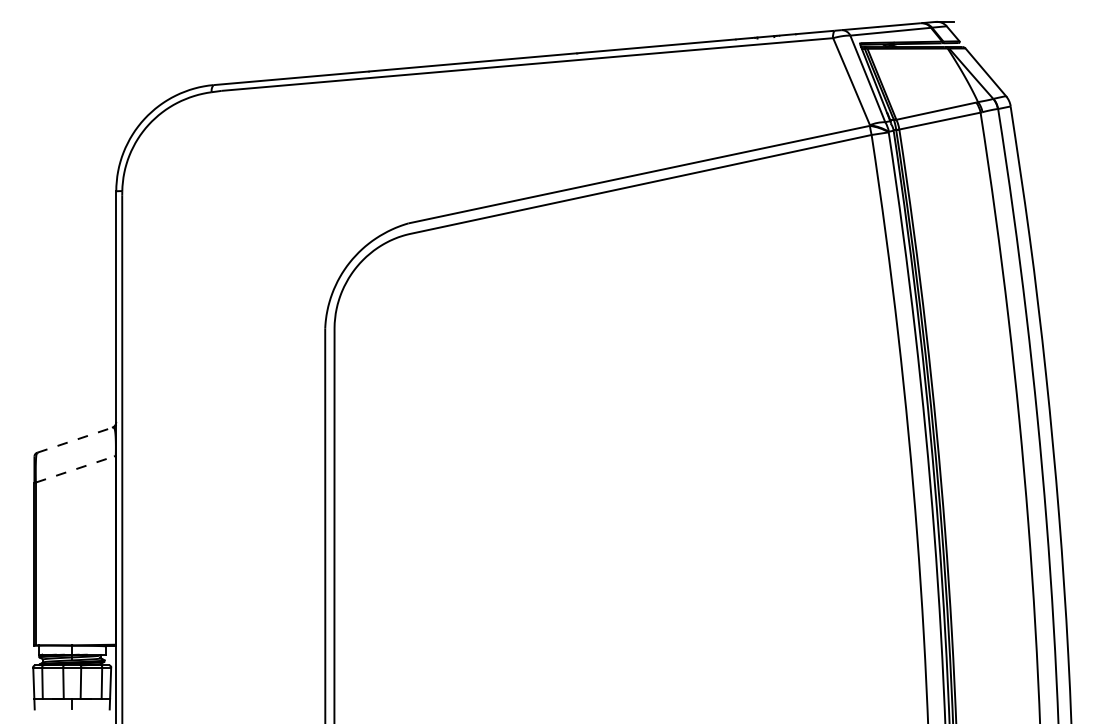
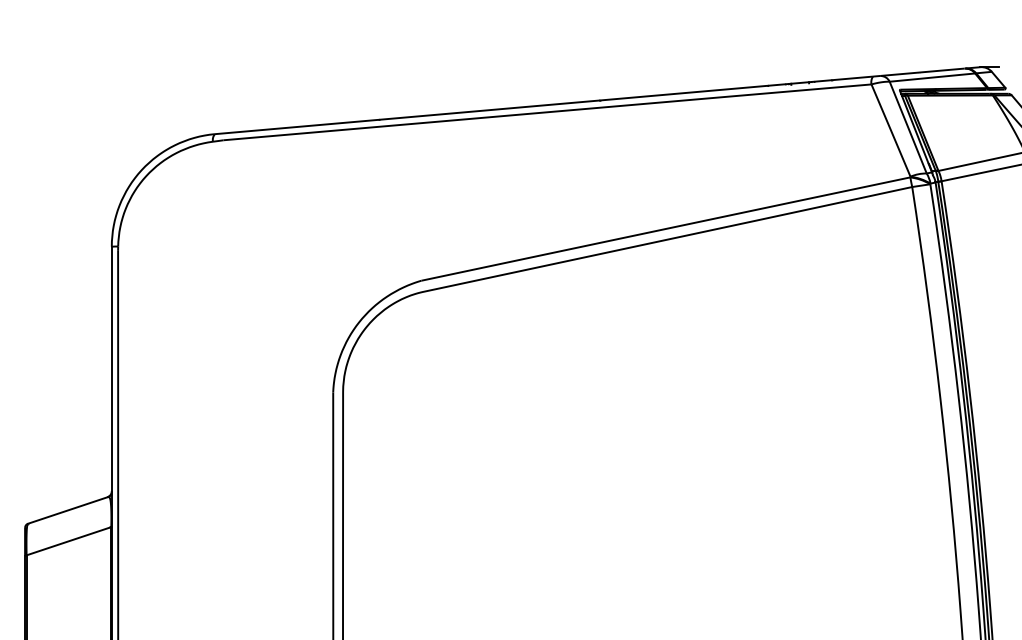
line: (75, 440) -> (68, 510), dashed -> solid
line: (75, 469) -> (68, 541), dashed -> solid

